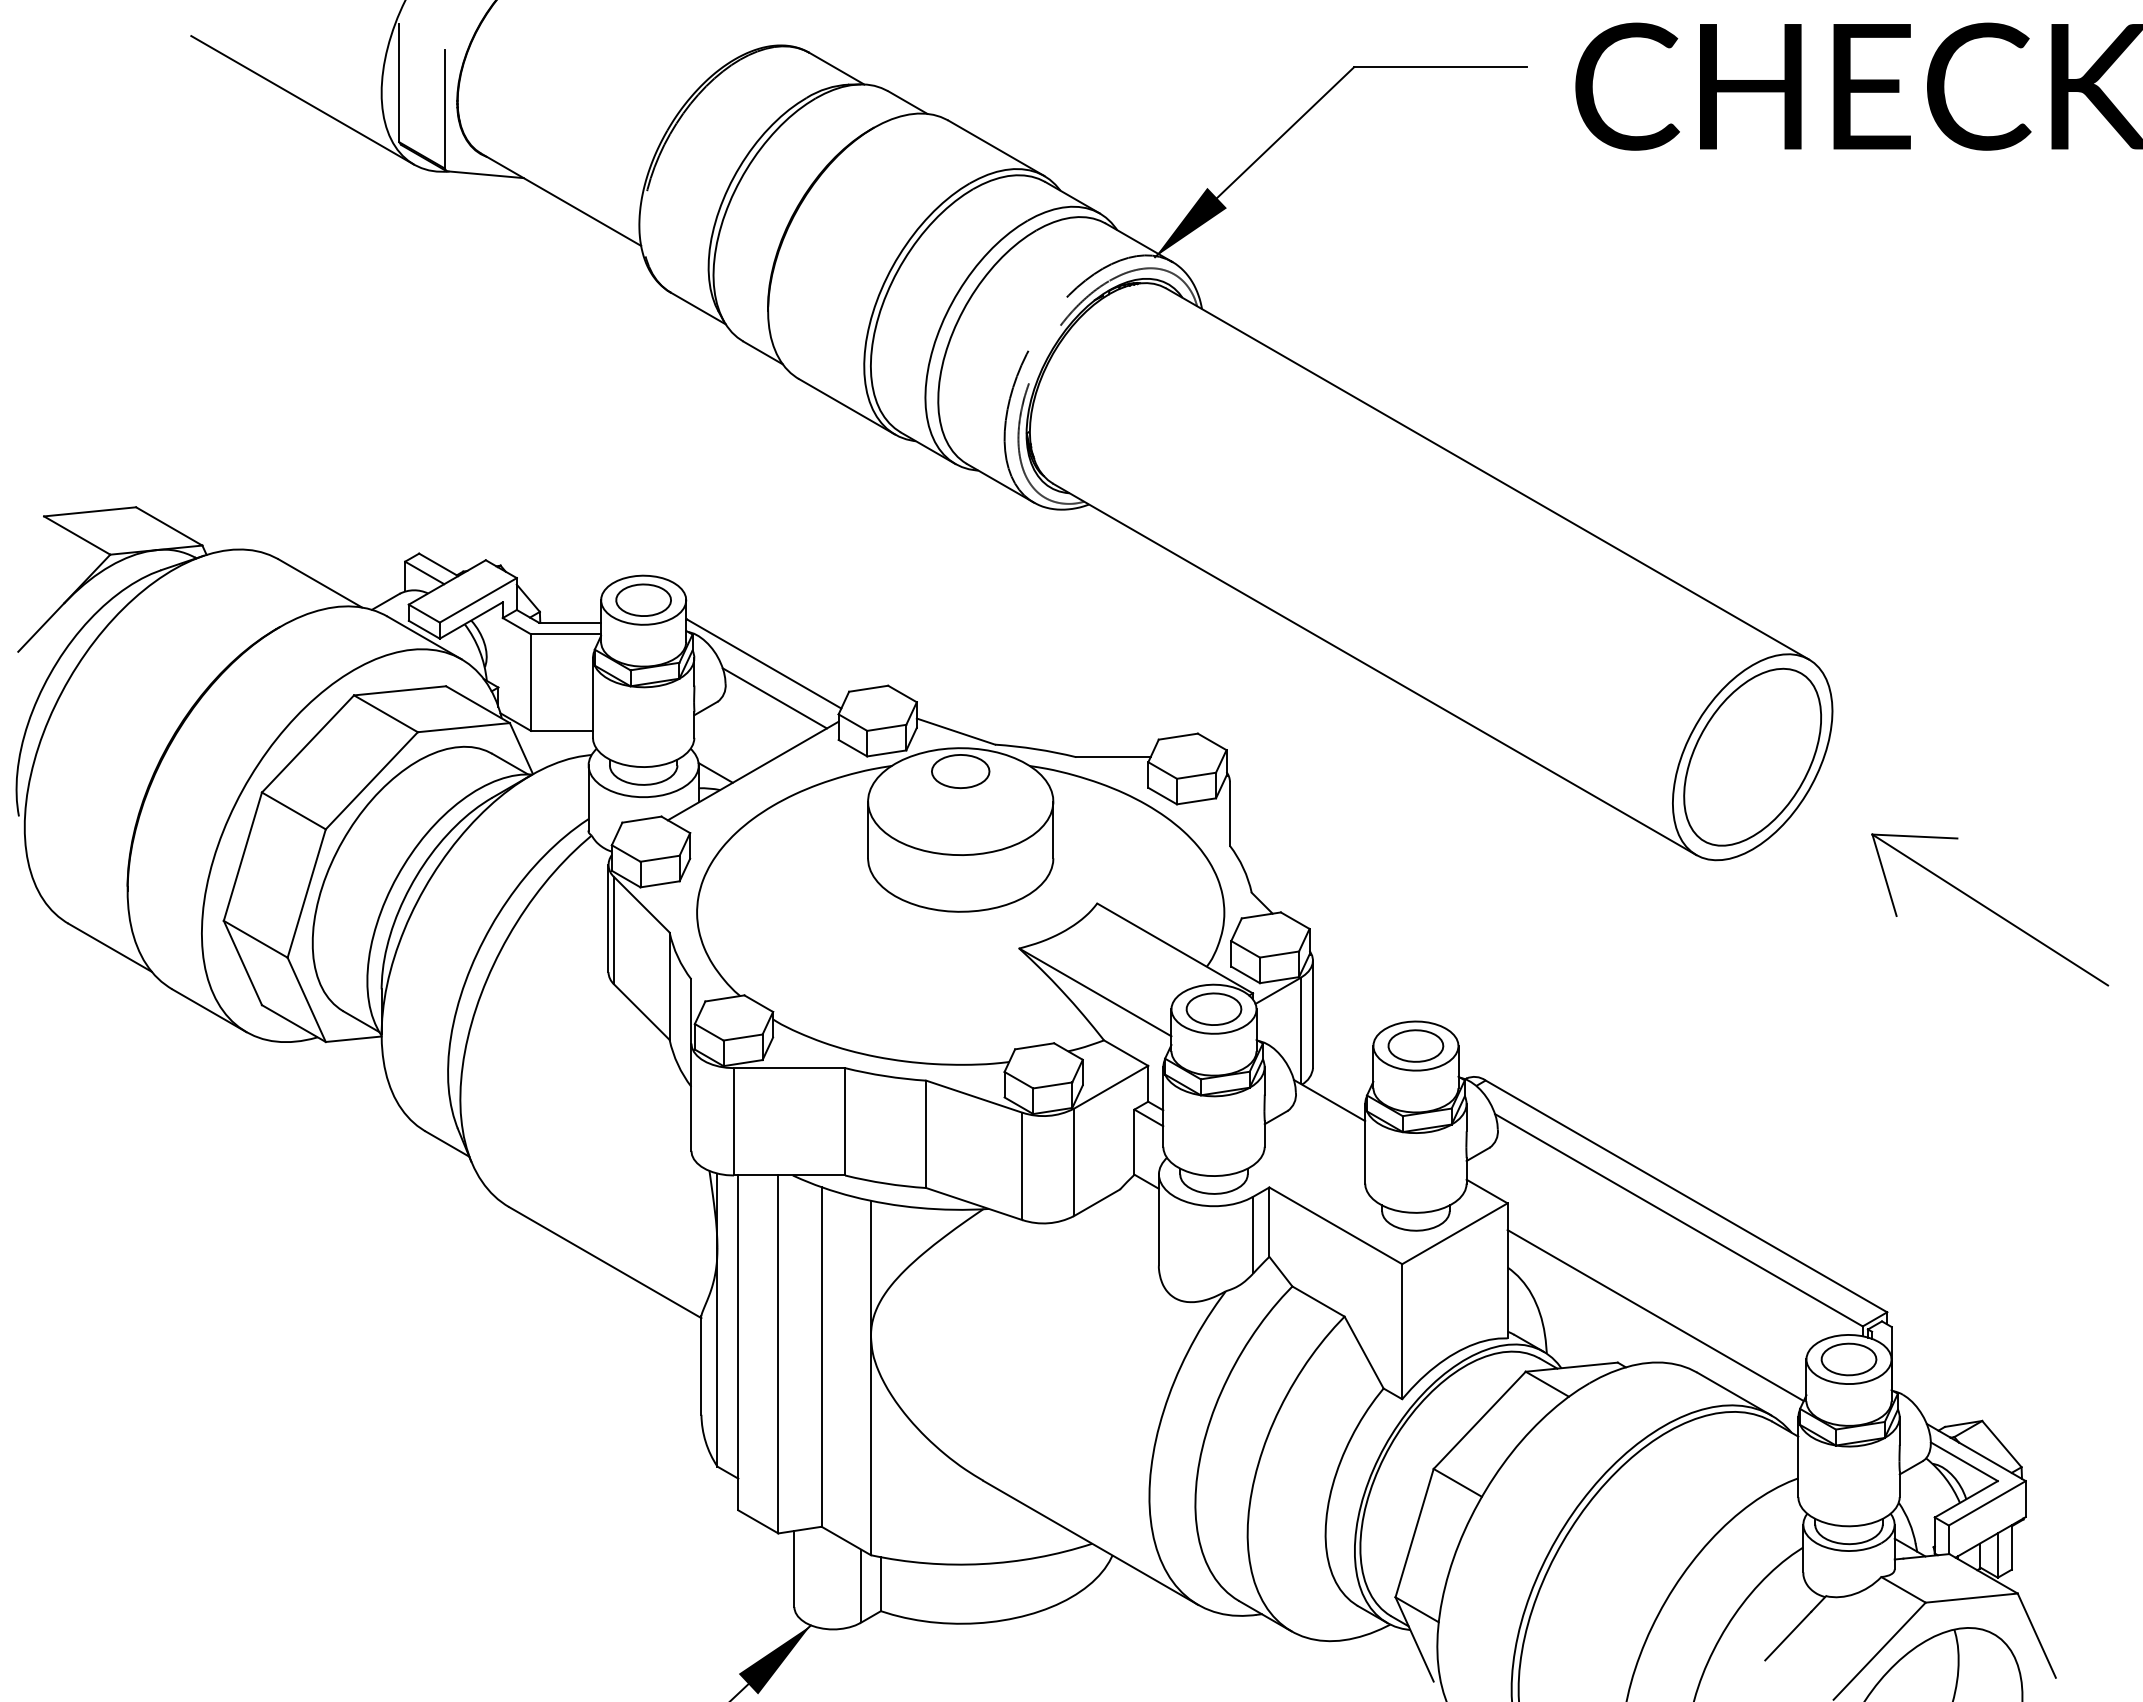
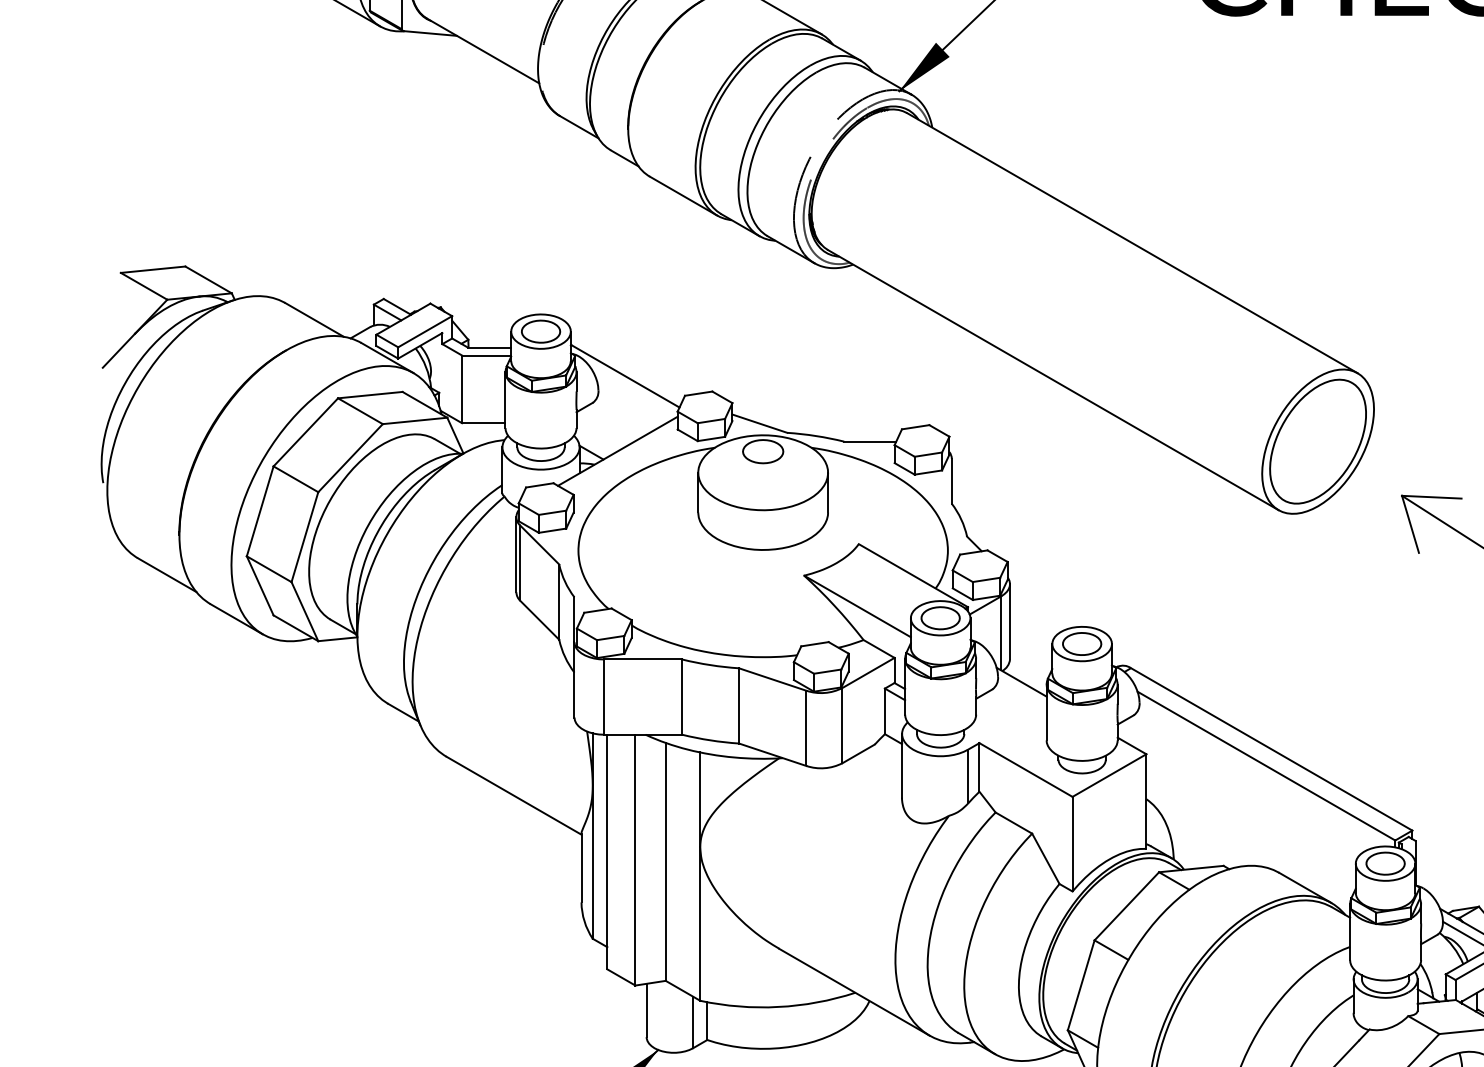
line: (774, 698) -> (632, 400), removed
line: (1655, 1315) -> (1250, 832), removed

